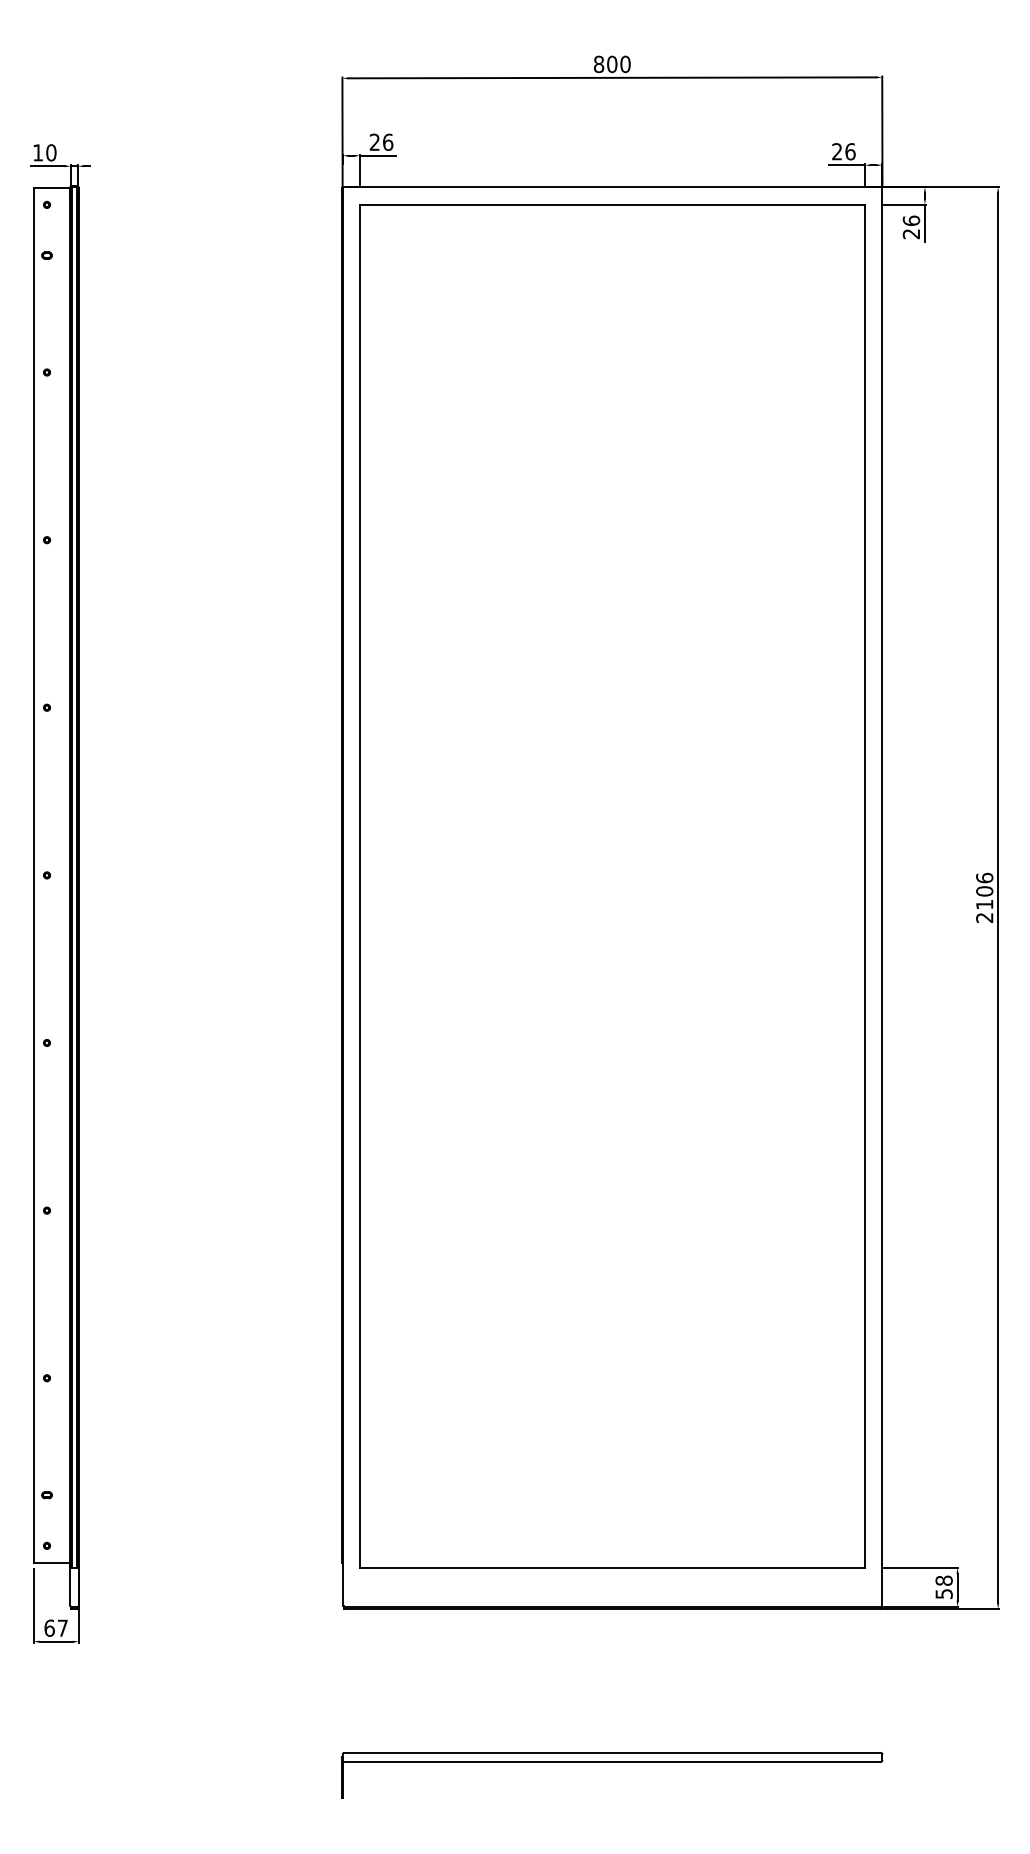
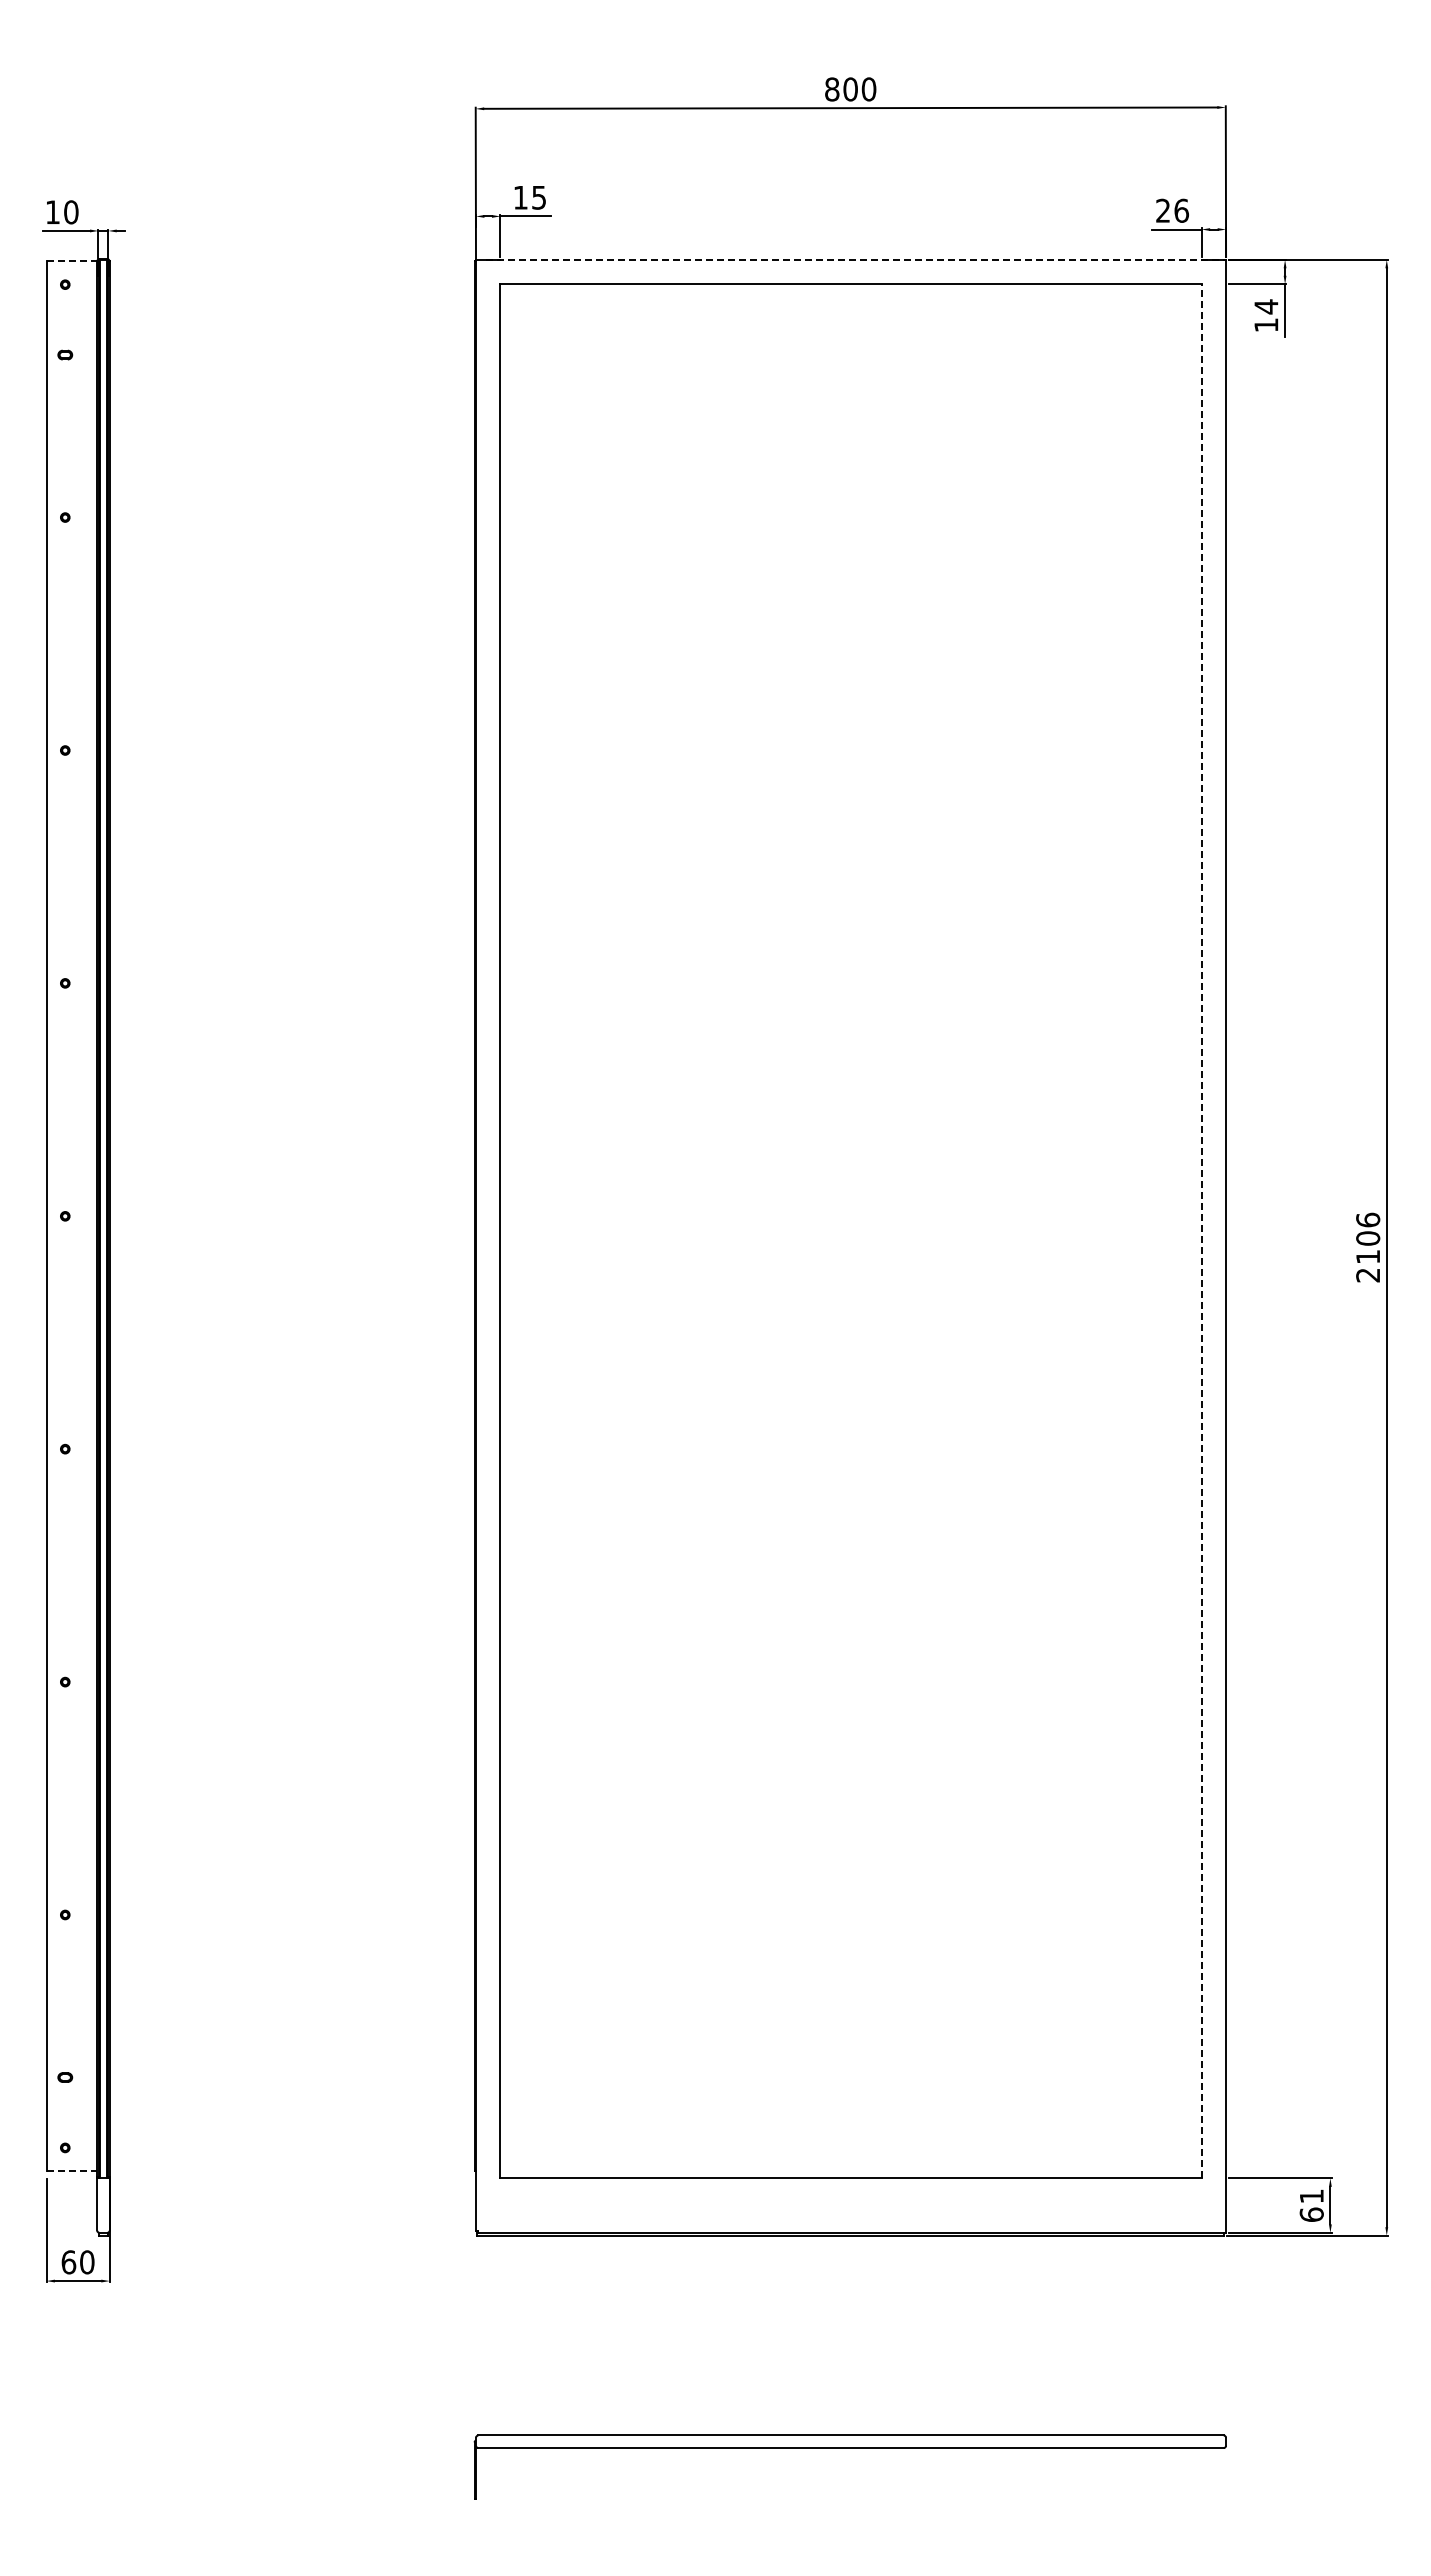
text: (381, 142) -> (529, 197), 26 -> 15
line: (616, 186) -> (856, 259), solid -> dashed
line: (52, 188) -> (72, 261), solid -> dashed
text: (911, 227) -> (1266, 315), 26 -> 14
line: (864, 885) -> (1201, 1230), solid -> dashed
line: (52, 1562) -> (72, 2171), solid -> dashed
text: (943, 1587) -> (1311, 2205), 58 -> 61
text: (63, 1628) -> (87, 2262), 67 -> 60

